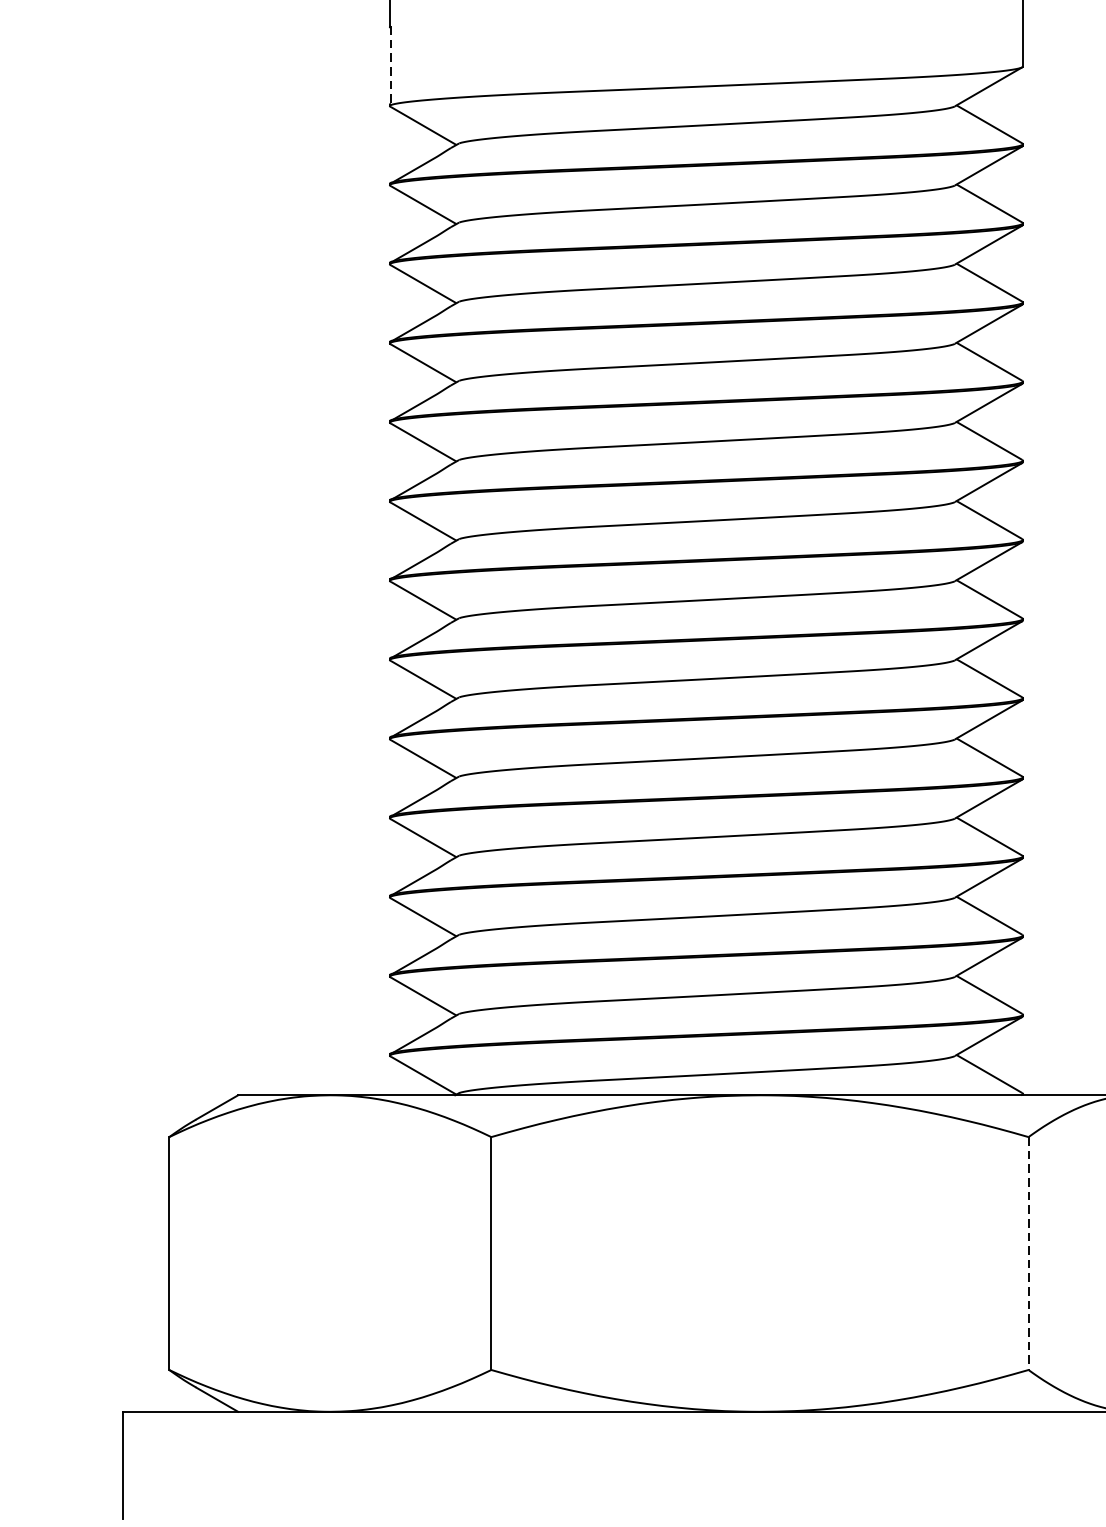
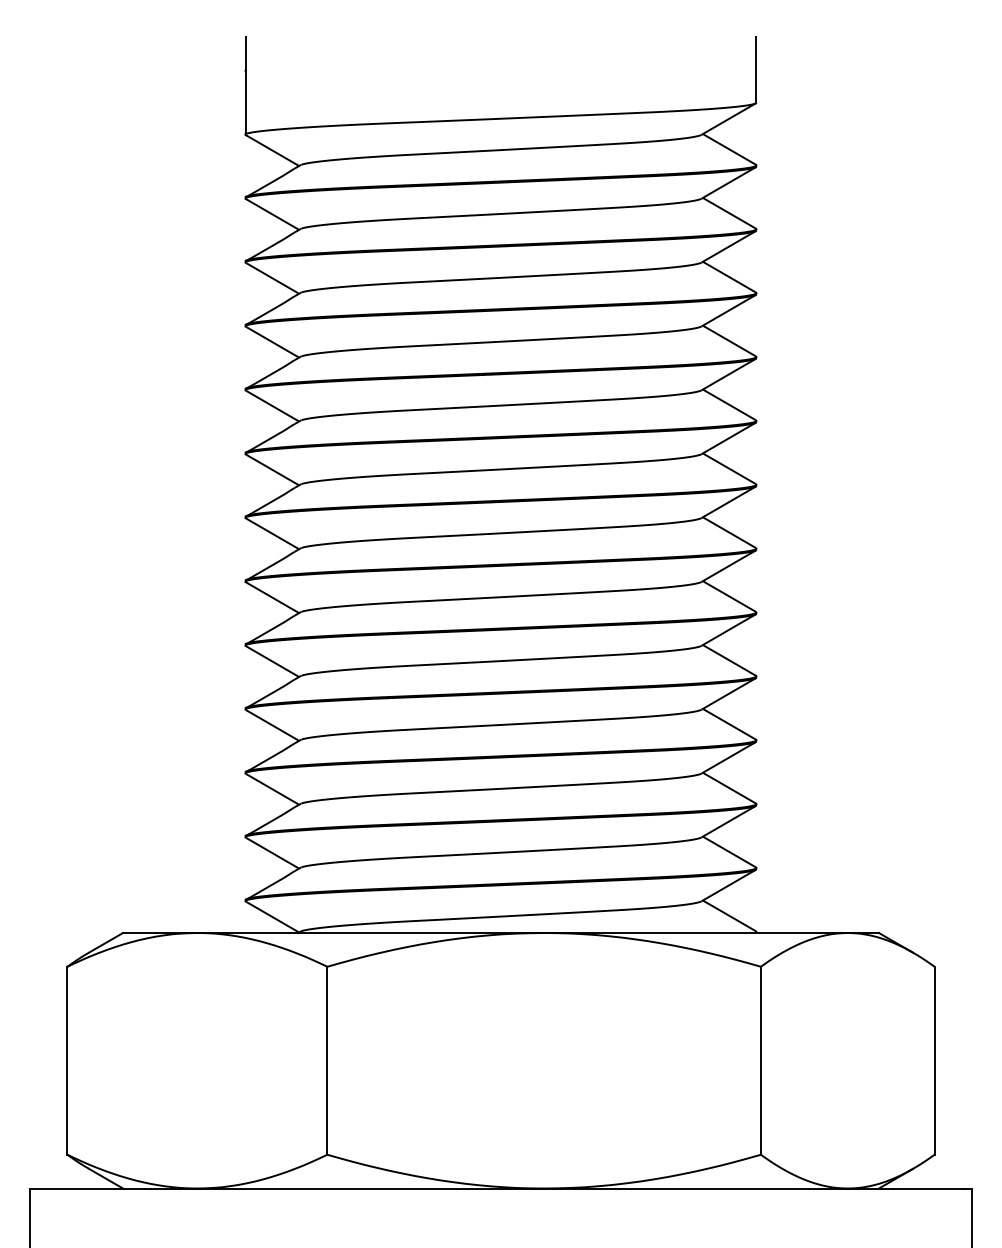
line: (391, 65) -> (246, 101), dashed -> solid
line: (1028, 1253) -> (760, 1060), dashed -> solid

